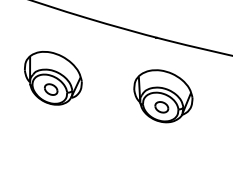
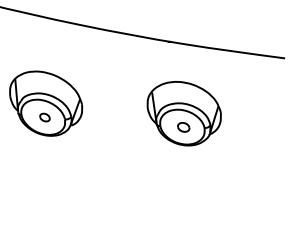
part: (50, 89) -> (44, 117), size x0.6
part: (161, 107) -> (183, 127), size x0.7

